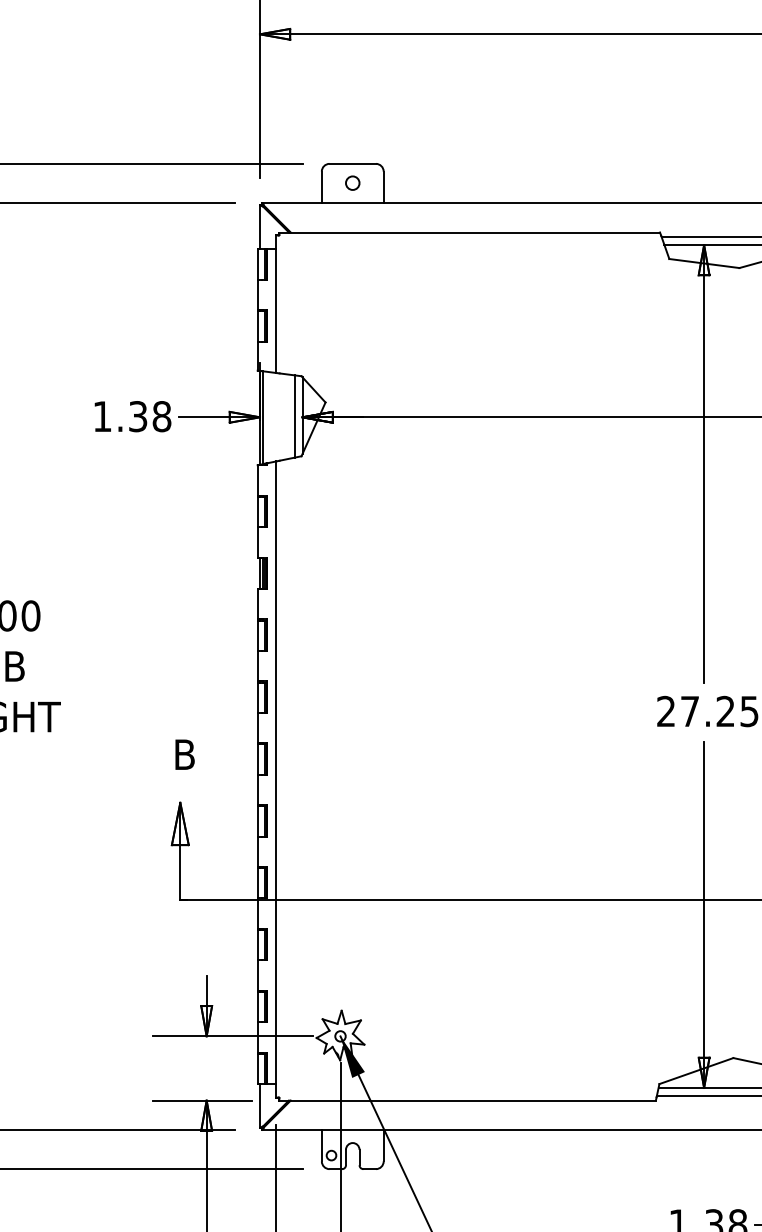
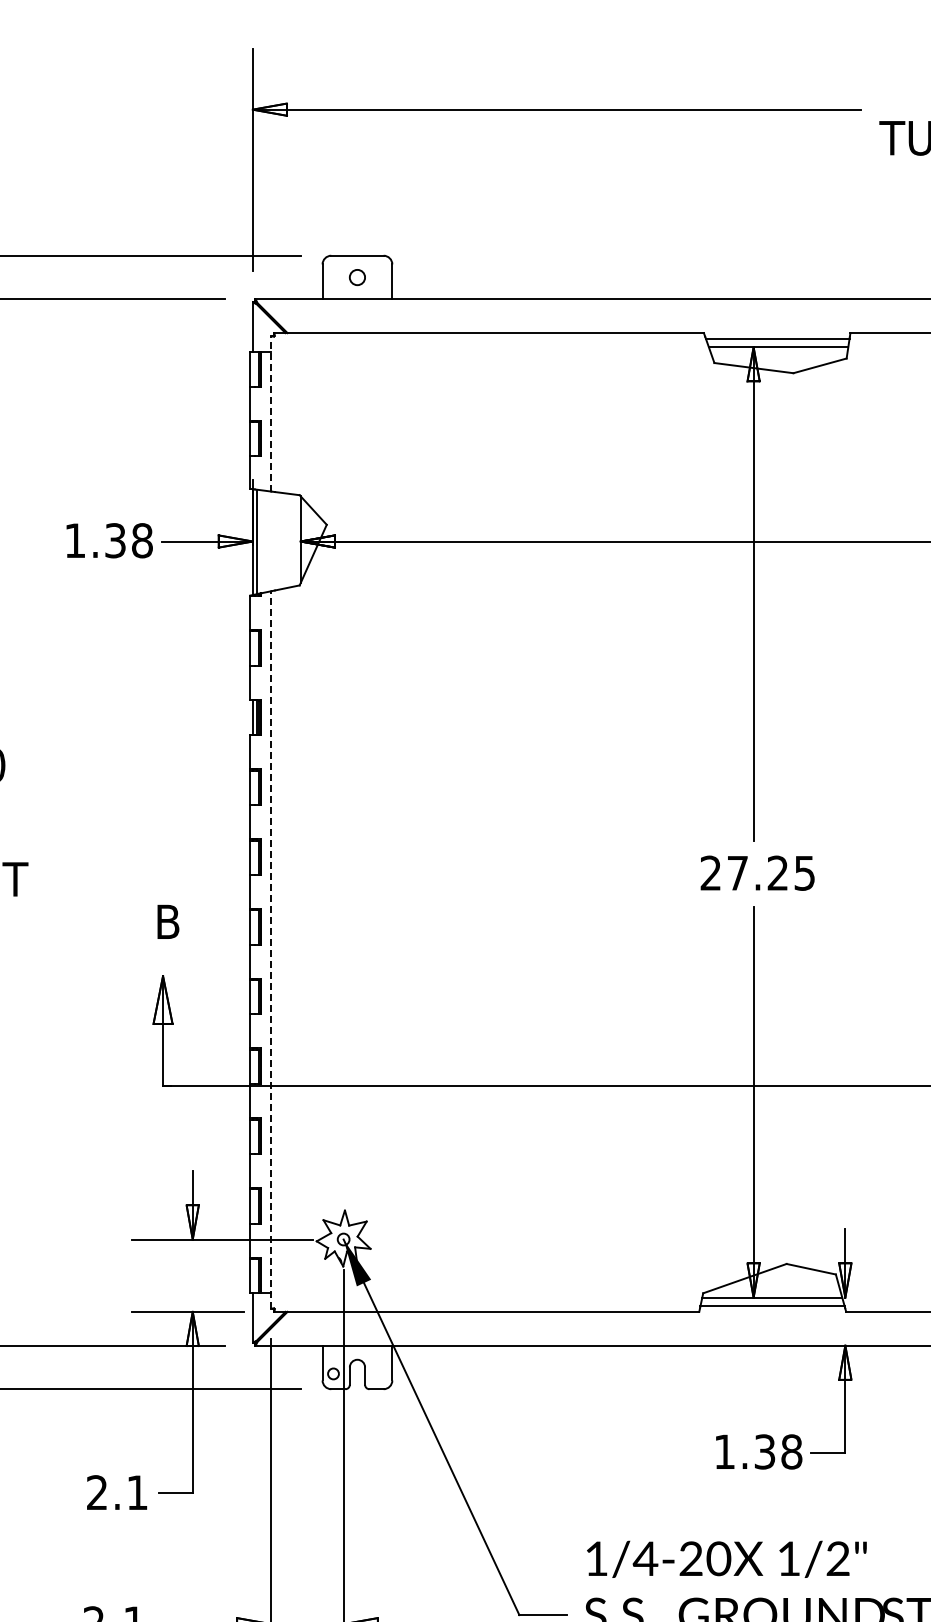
line: (276, 303) -> (271, 413), solid -> dashed
line: (295, 416) -> (292, 540), removed
line: (276, 780) -> (271, 950), solid -> dashed

